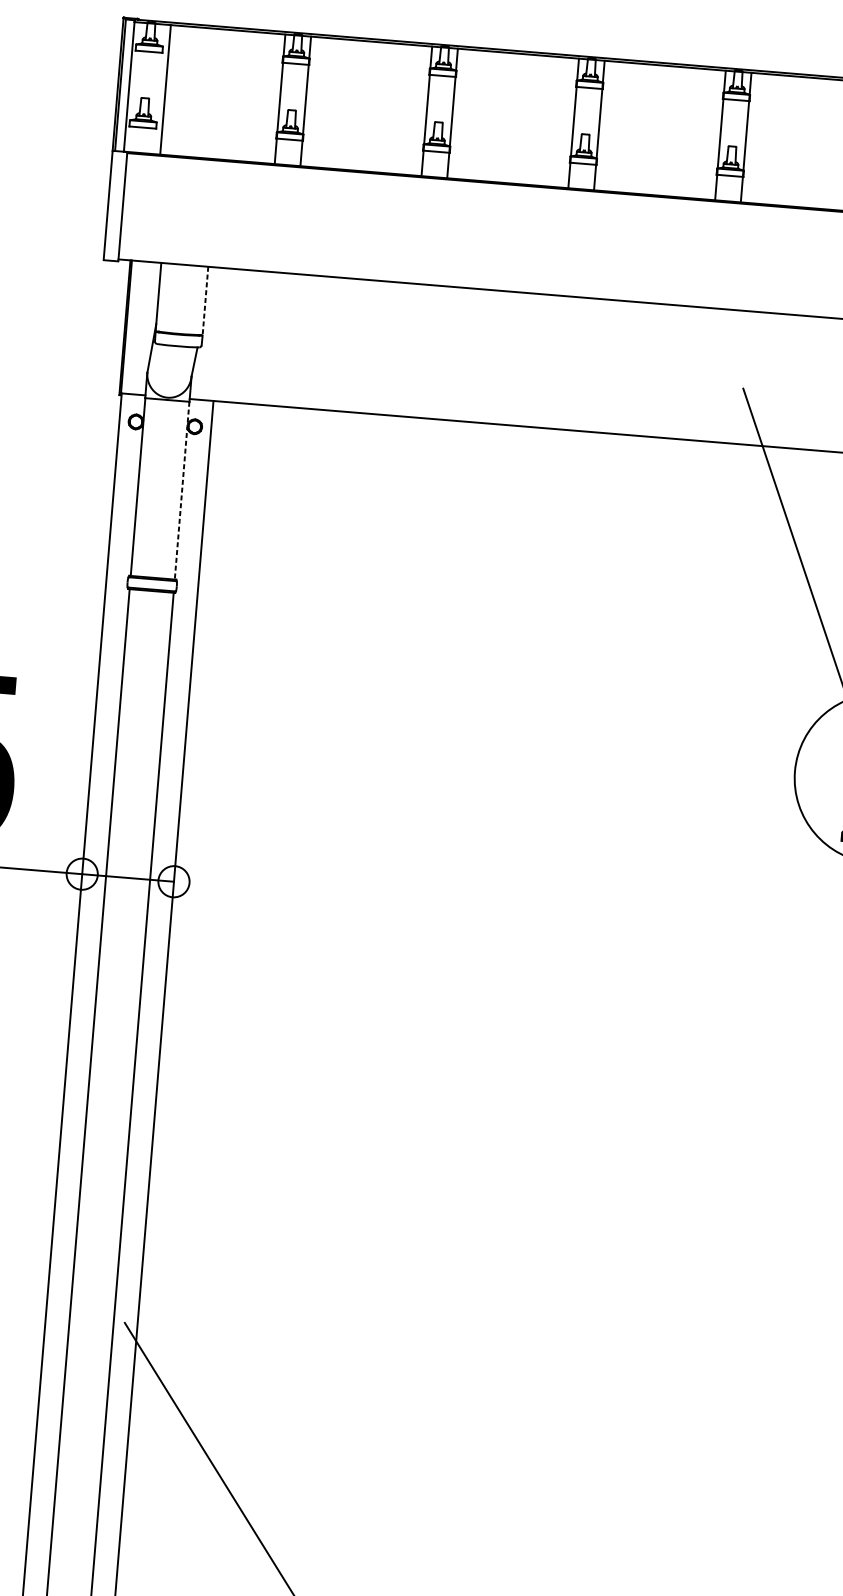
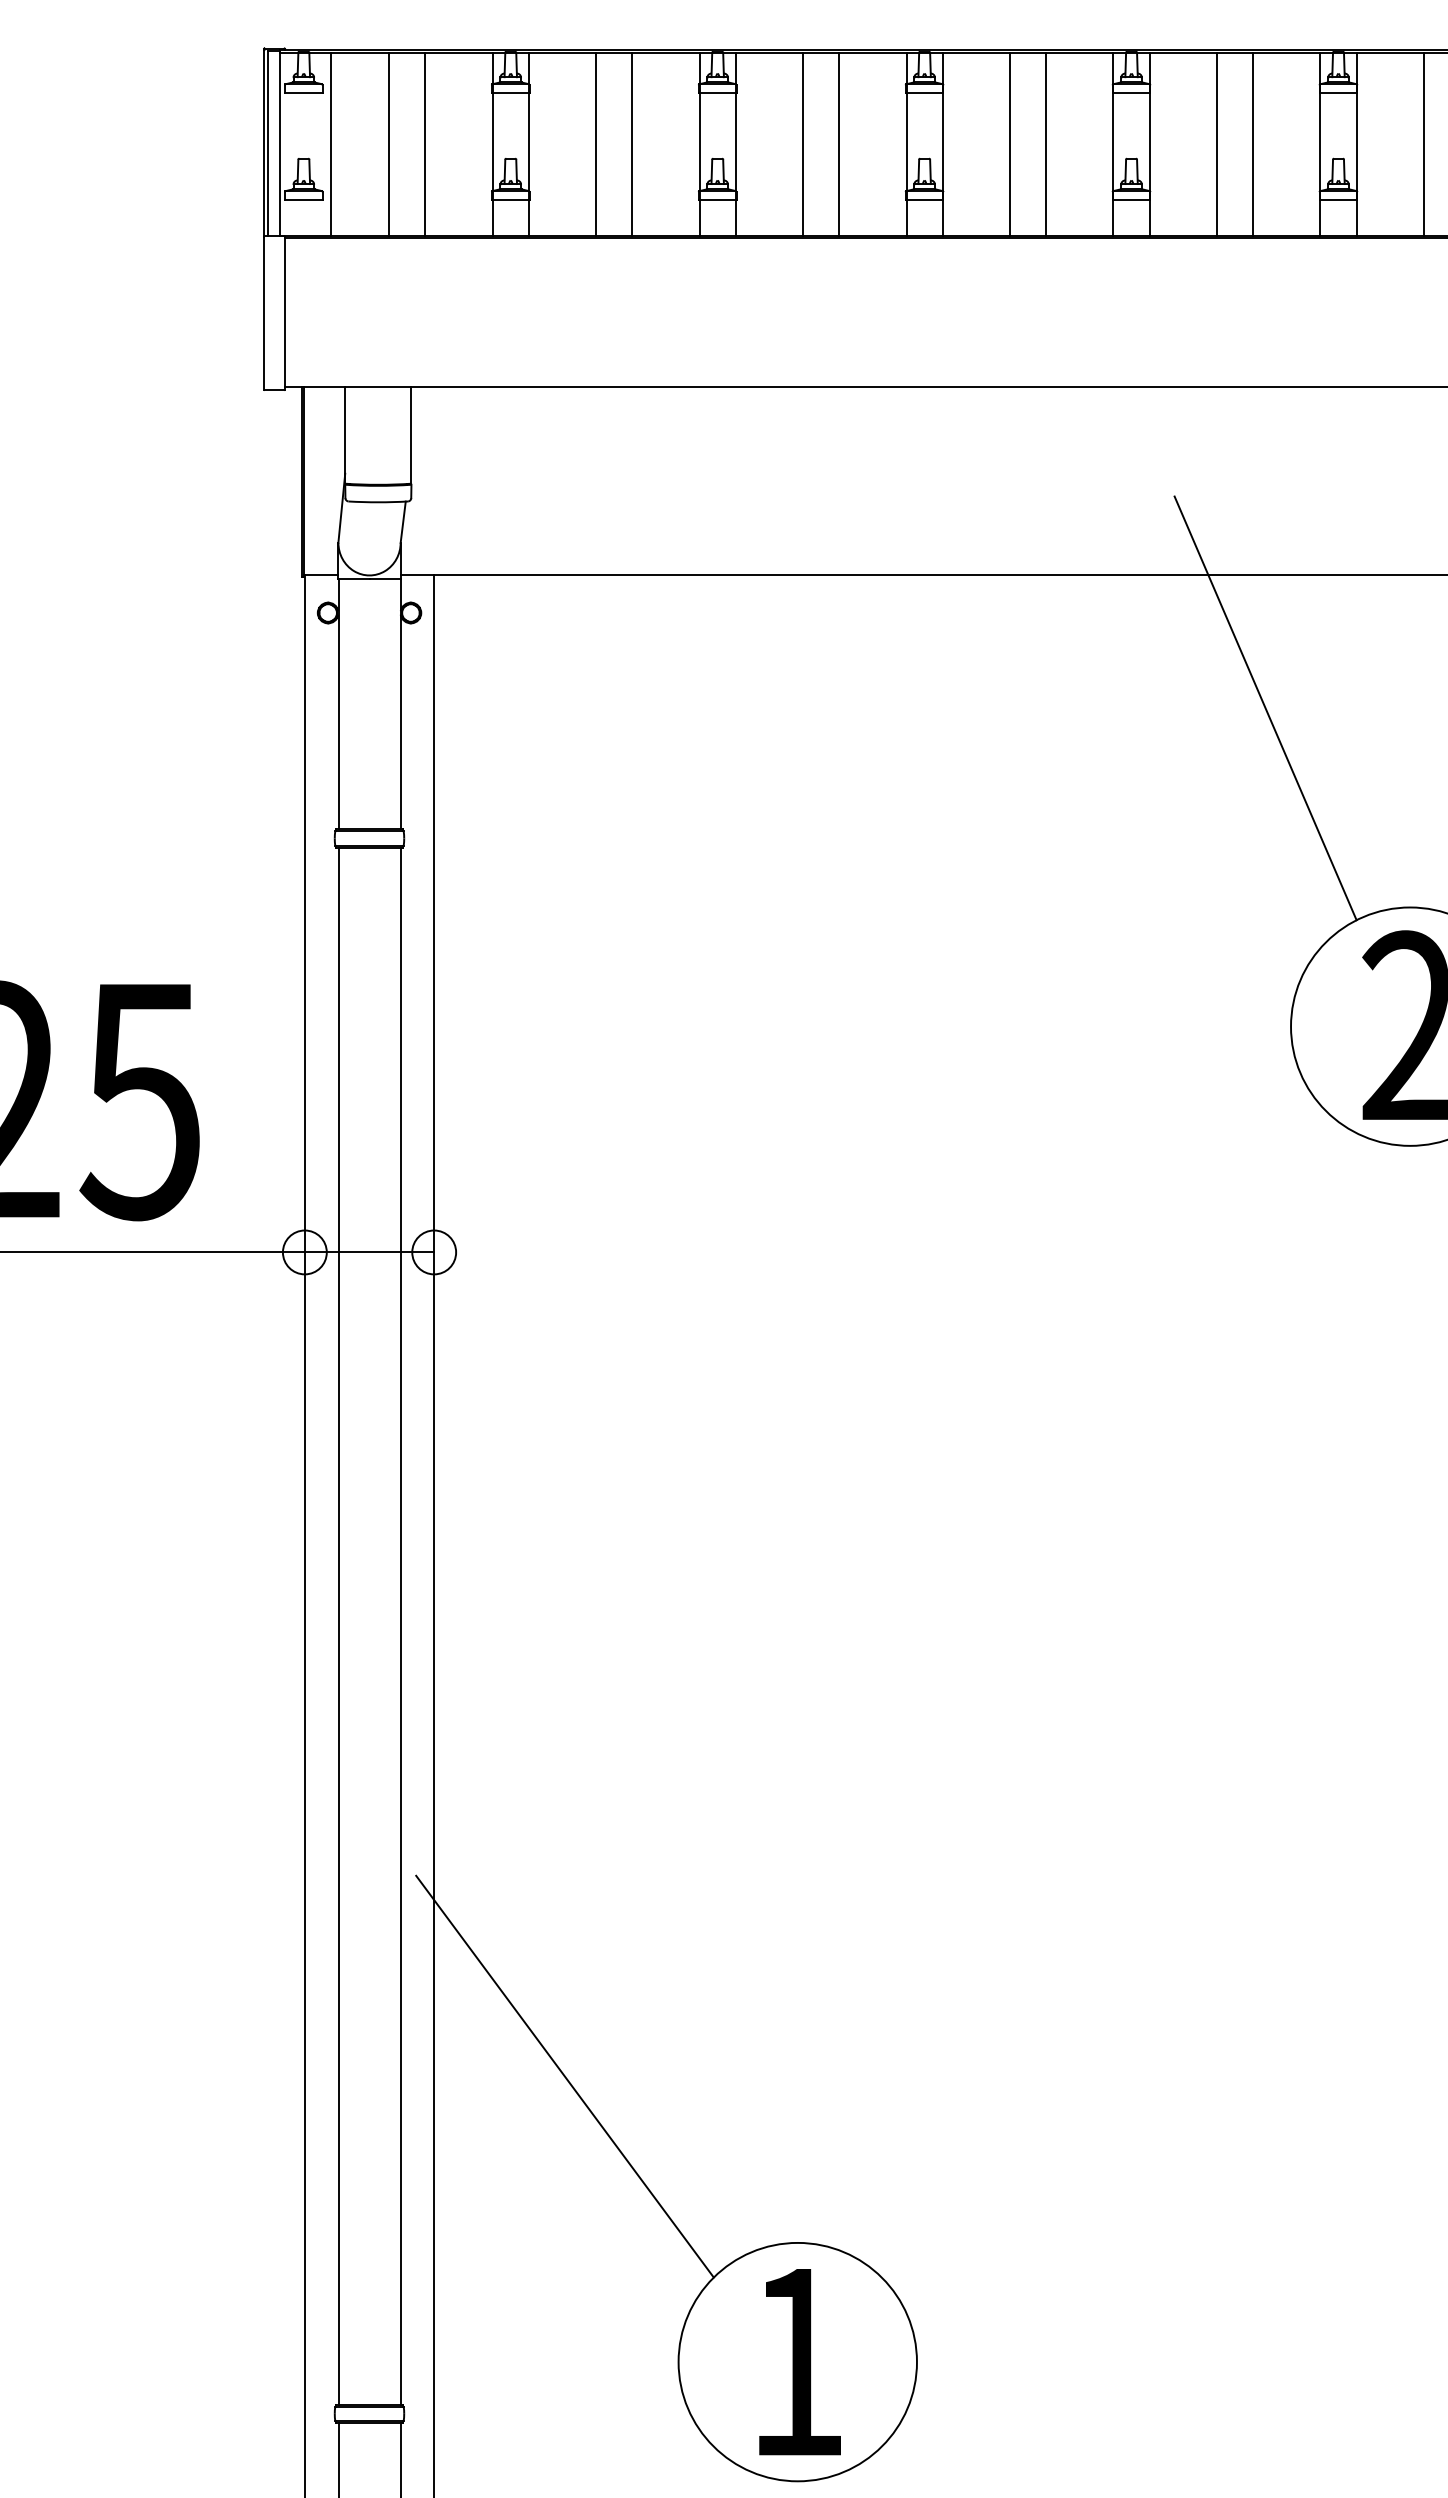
line: (206, 93) -> (389, 144), added
line: (232, 95) -> (425, 144), added
line: (353, 105) -> (596, 144), added
line: (379, 107) -> (632, 144), added
line: (500, 117) -> (803, 144), added
line: (526, 119) -> (839, 144), added
line: (647, 129) -> (1010, 144), added
line: (672, 131) -> (1046, 144), added
line: (793, 141) -> (1216, 144), added
line: (819, 143) -> (1253, 144), added
line: (205, 301) -> (411, 436), dashed -> solid
line: (182, 491) -> (400, 704), dashed -> solid

